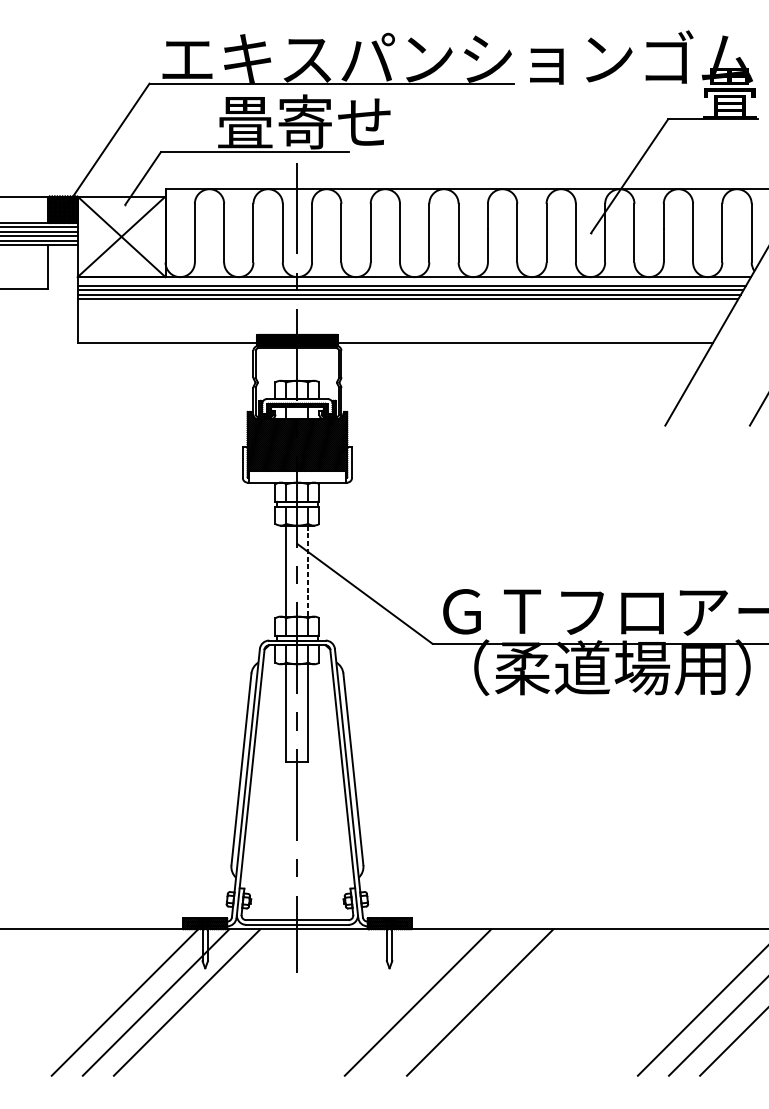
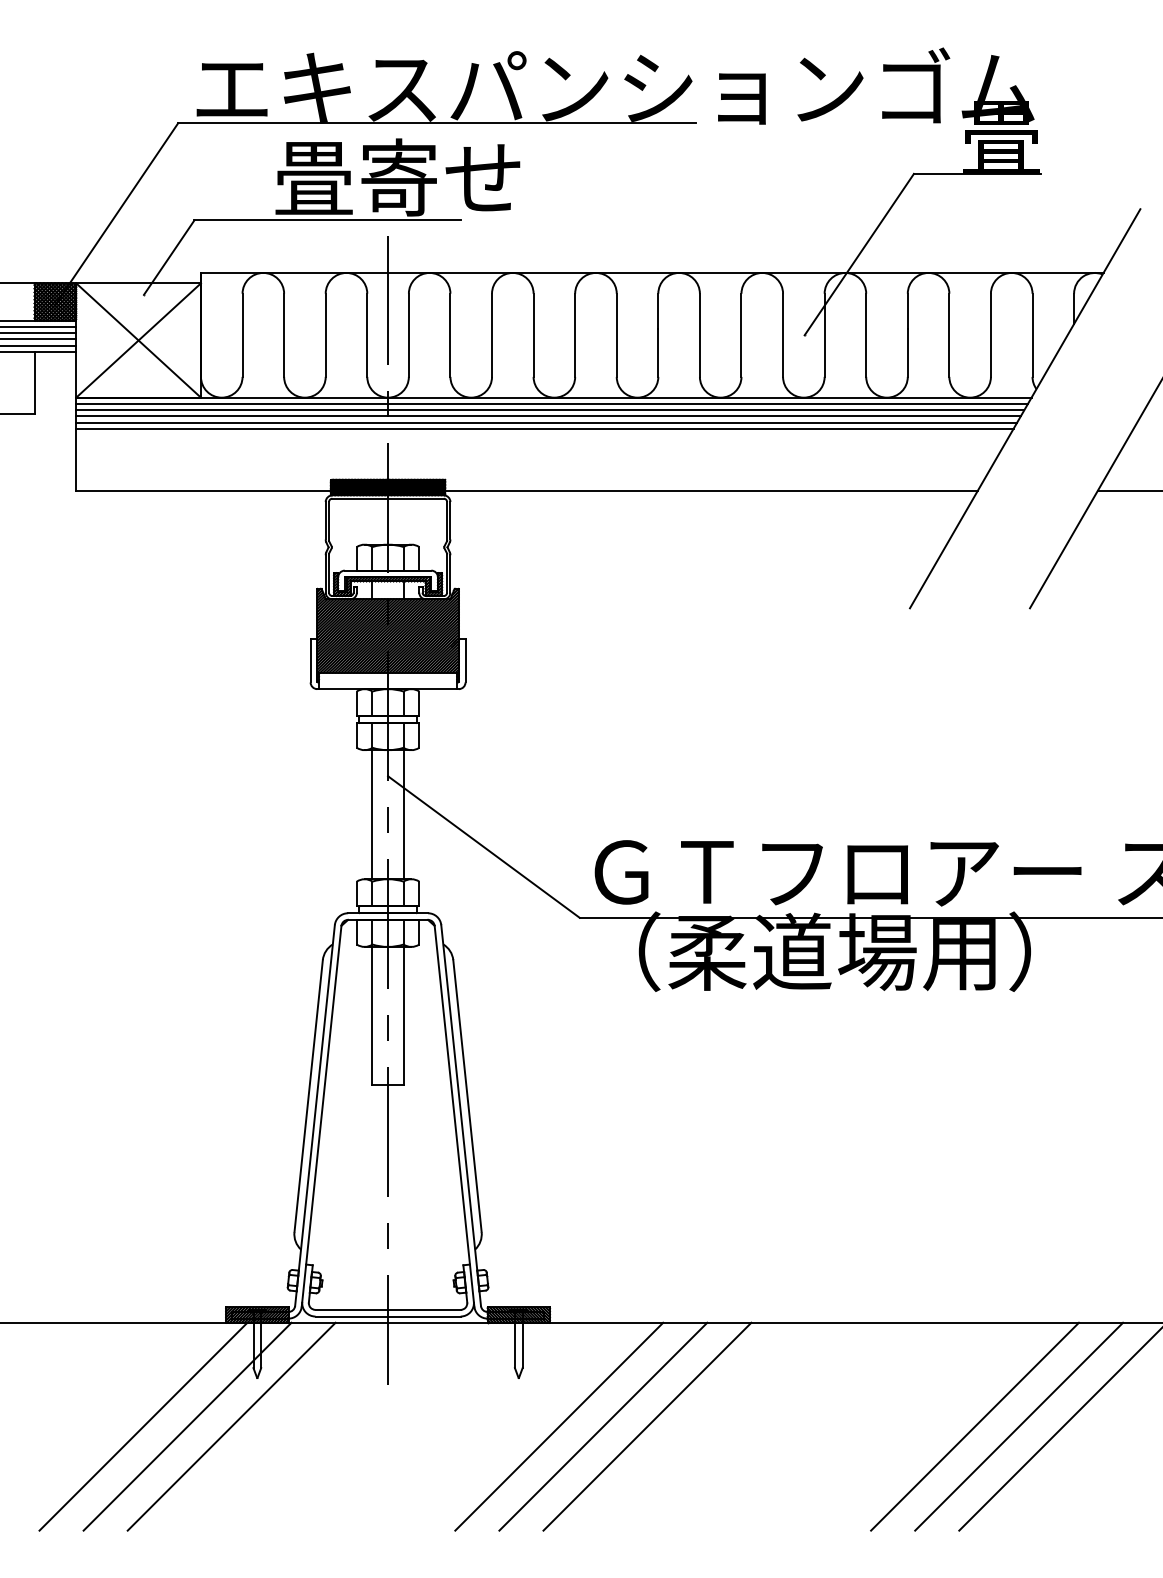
line: (412, 281) -> (551, 403), added
line: (308, 570) -> (403, 814), dashed -> solid
line: (449, 1002) -> (603, 1426), added

